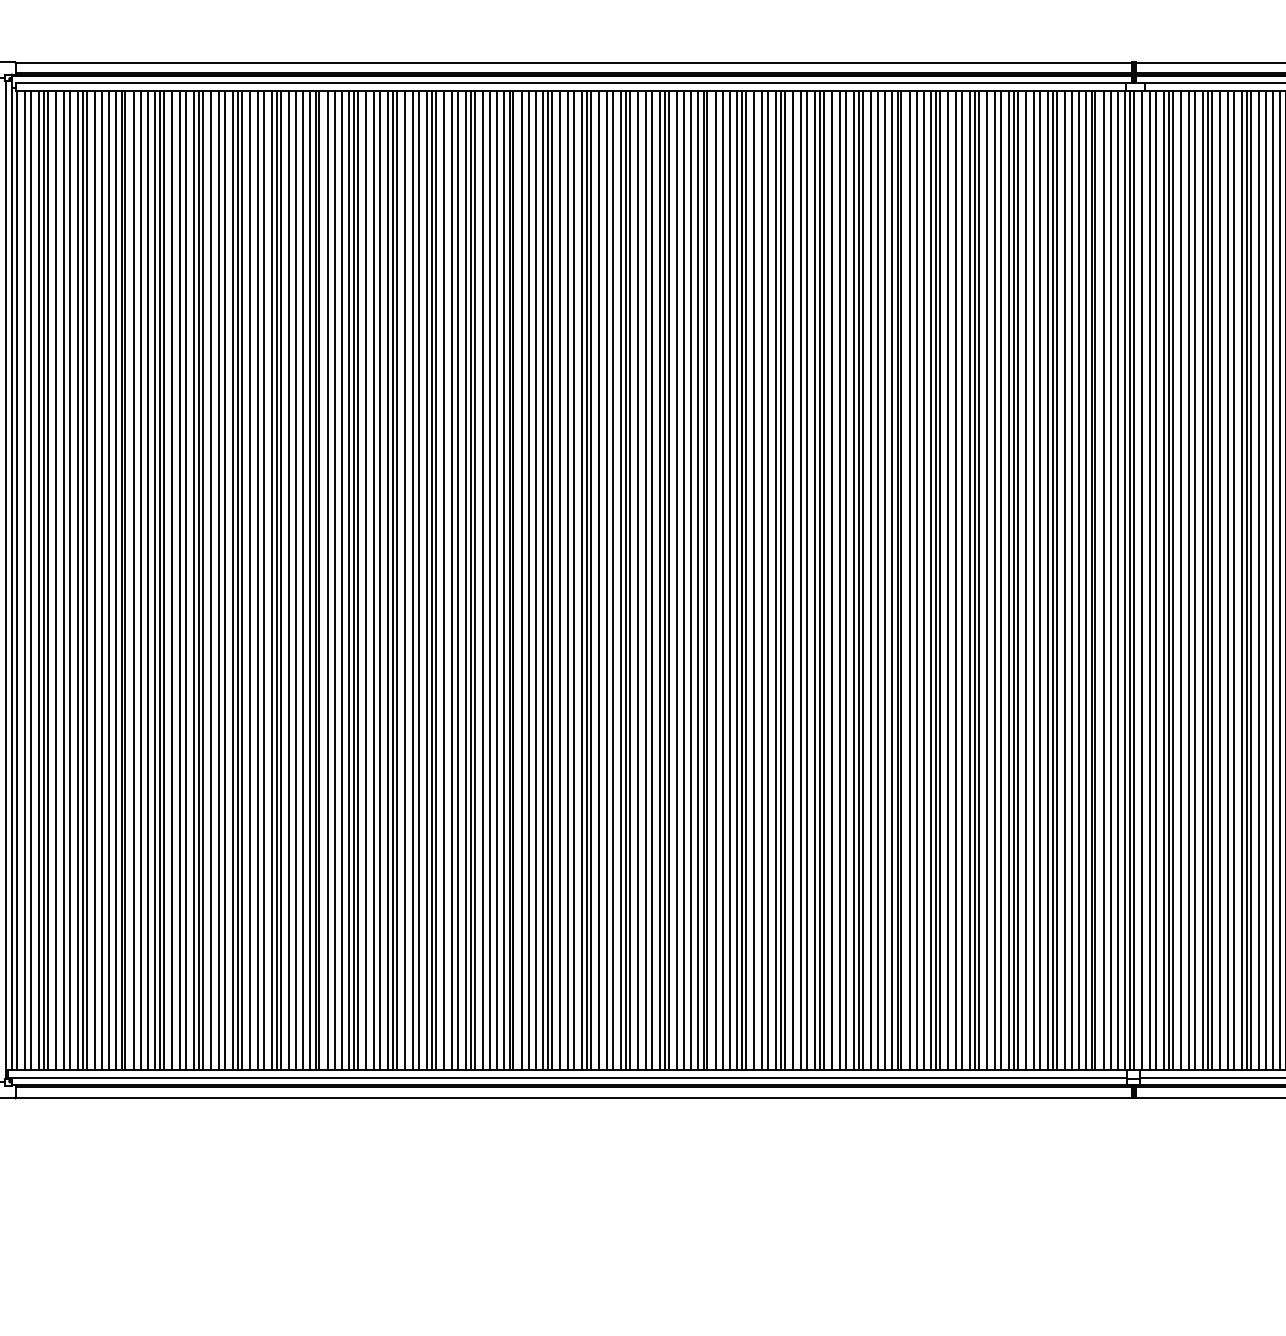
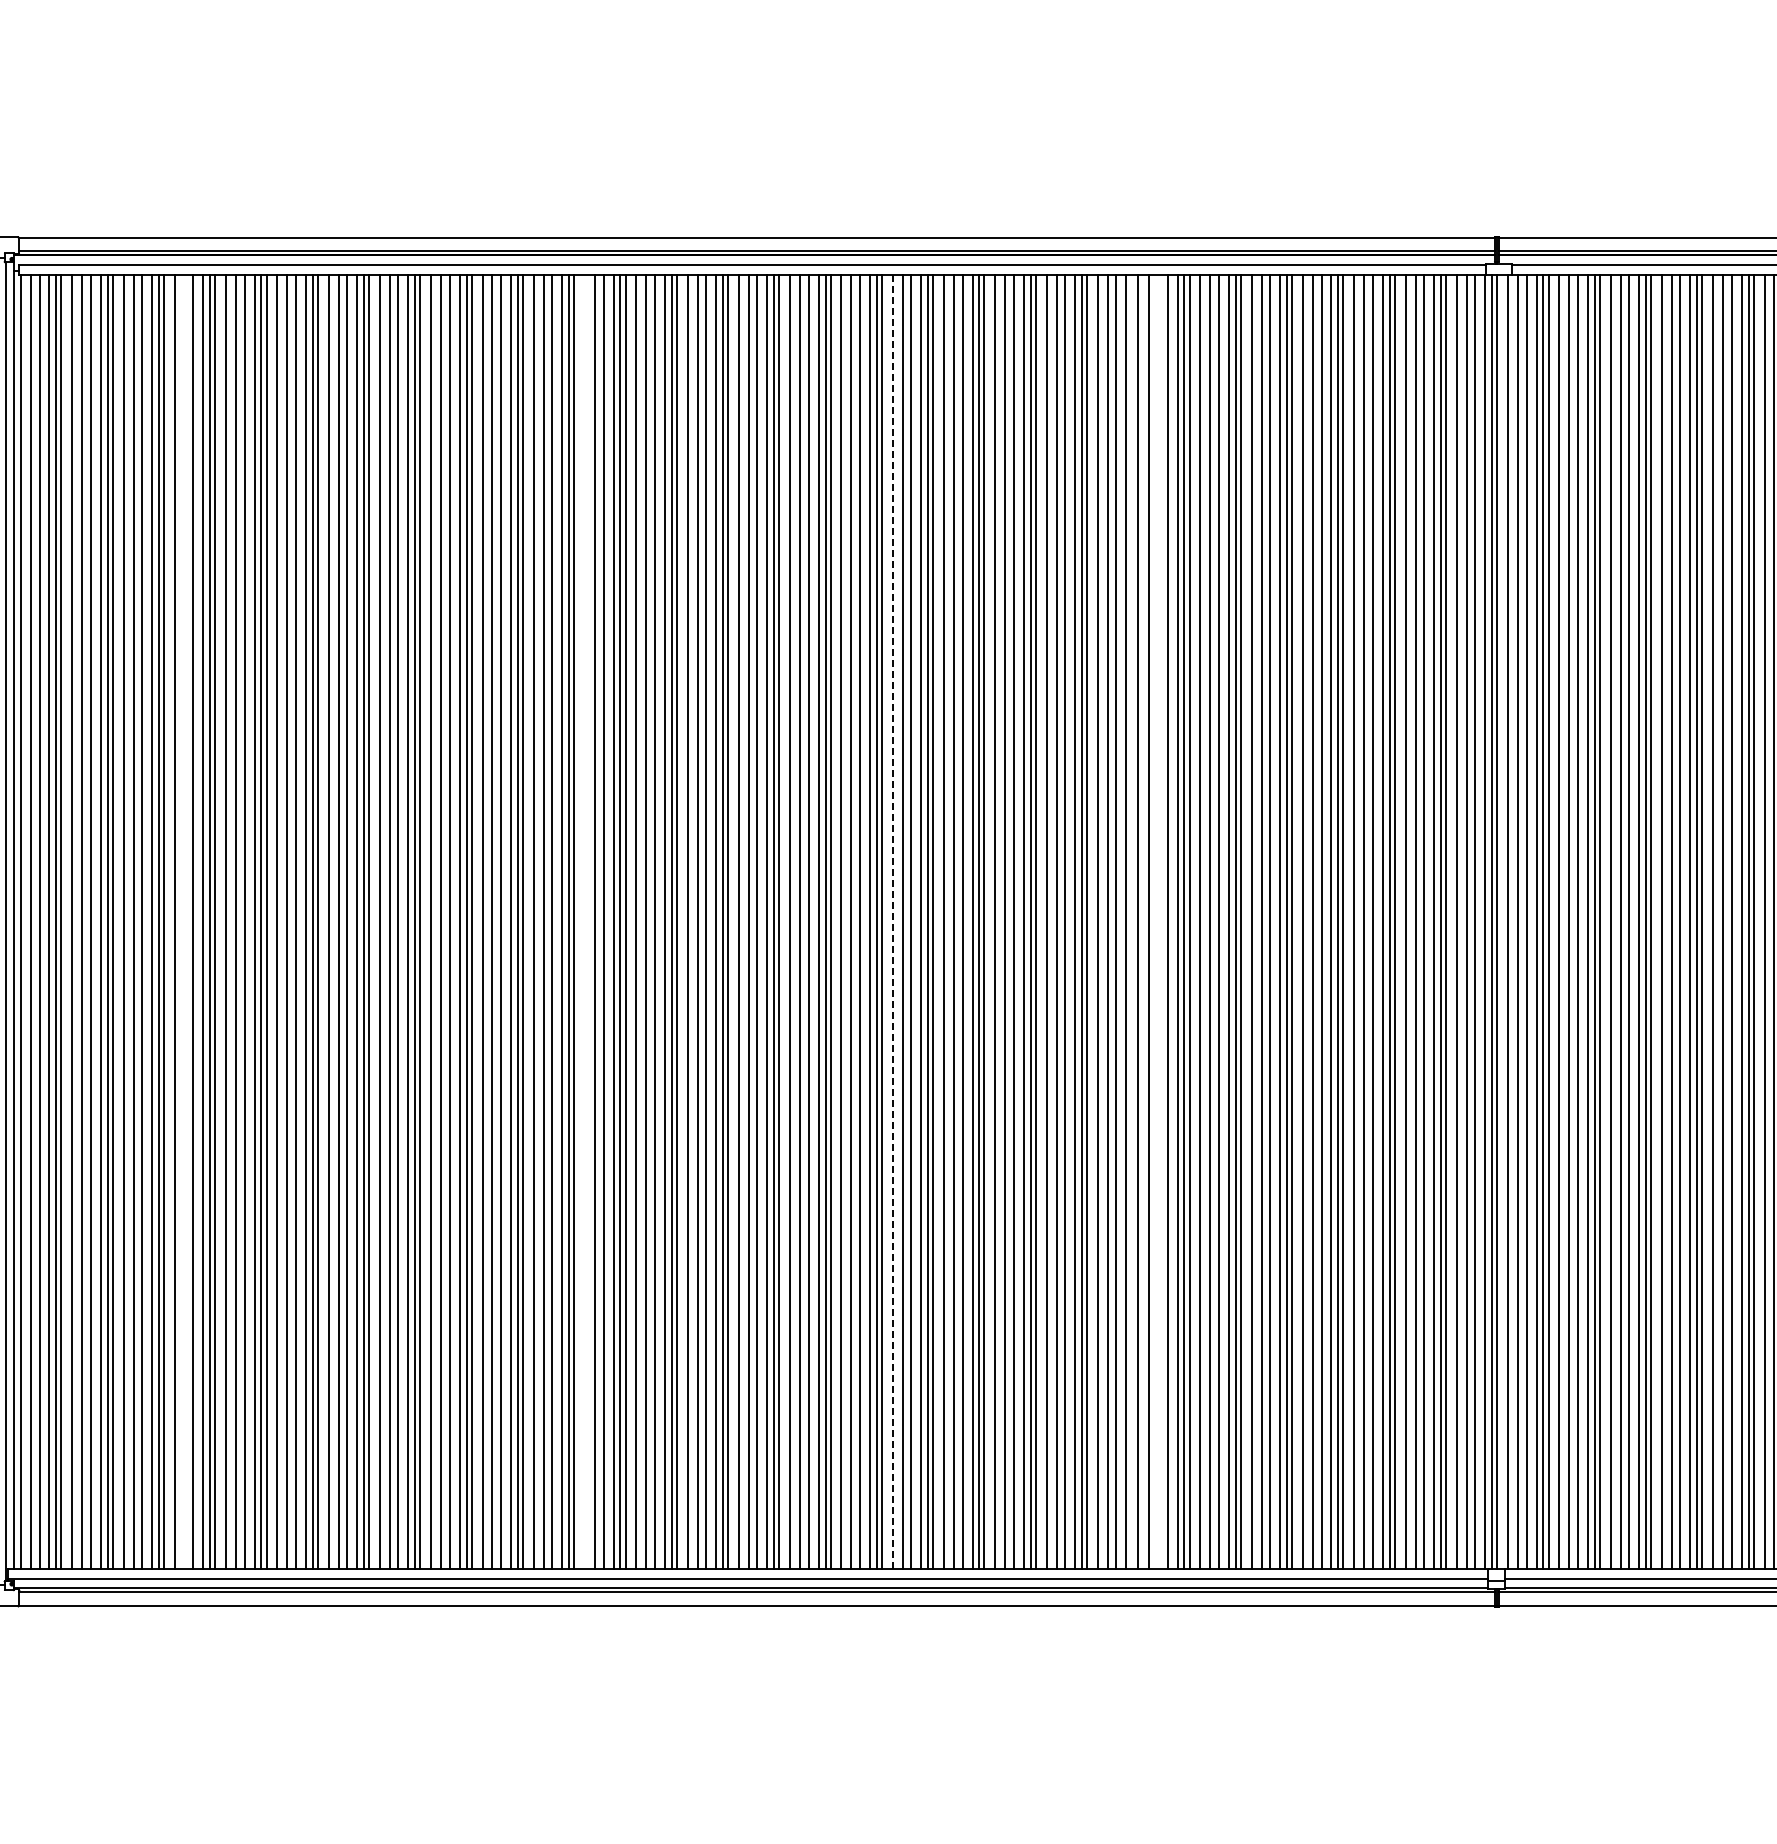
line: (140, 580) -> (184, 921), removed
line: (444, 580) -> (585, 921), removed
line: (676, 580) -> (892, 922), solid -> dashed
line: (858, 580) -> (1133, 921), removed
line: (878, 580) -> (1159, 921), removed

